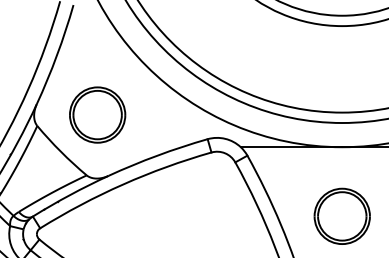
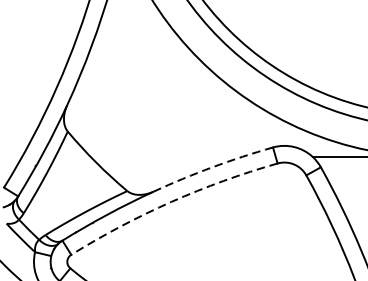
part: (97, 114) -> (140, 117), removed
arc: (157, 155) -> (212, 167), solid -> dashed
arc: (123, 184) -> (171, 202), solid -> dashed

